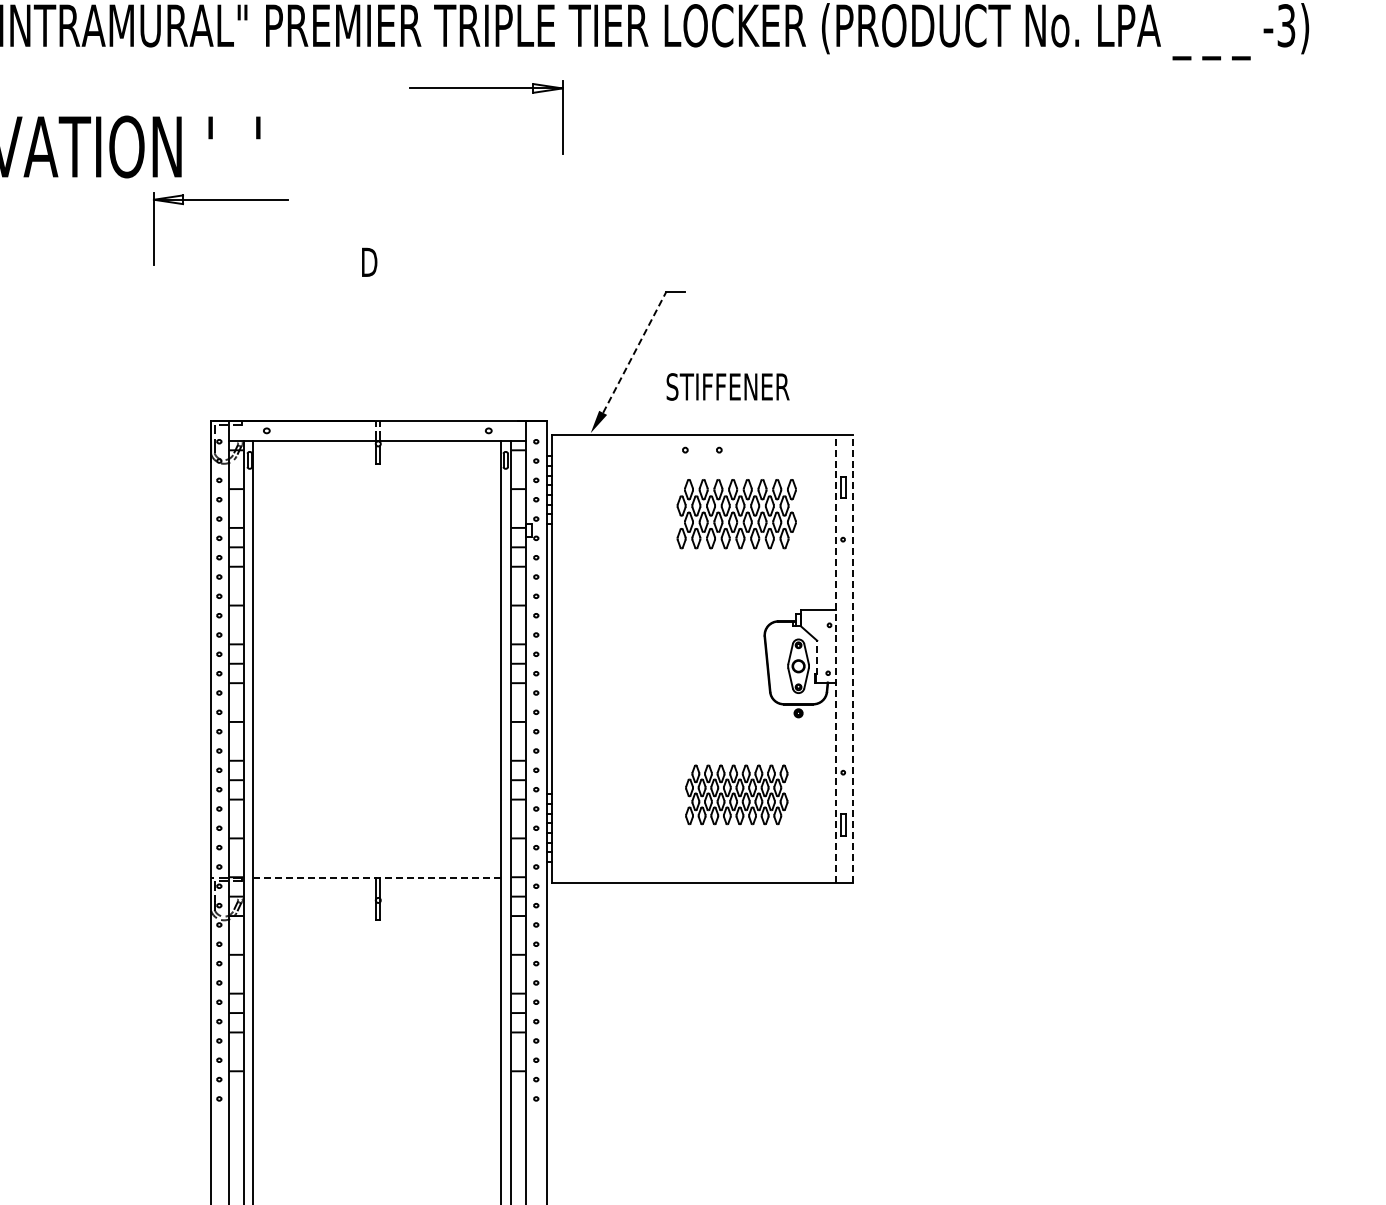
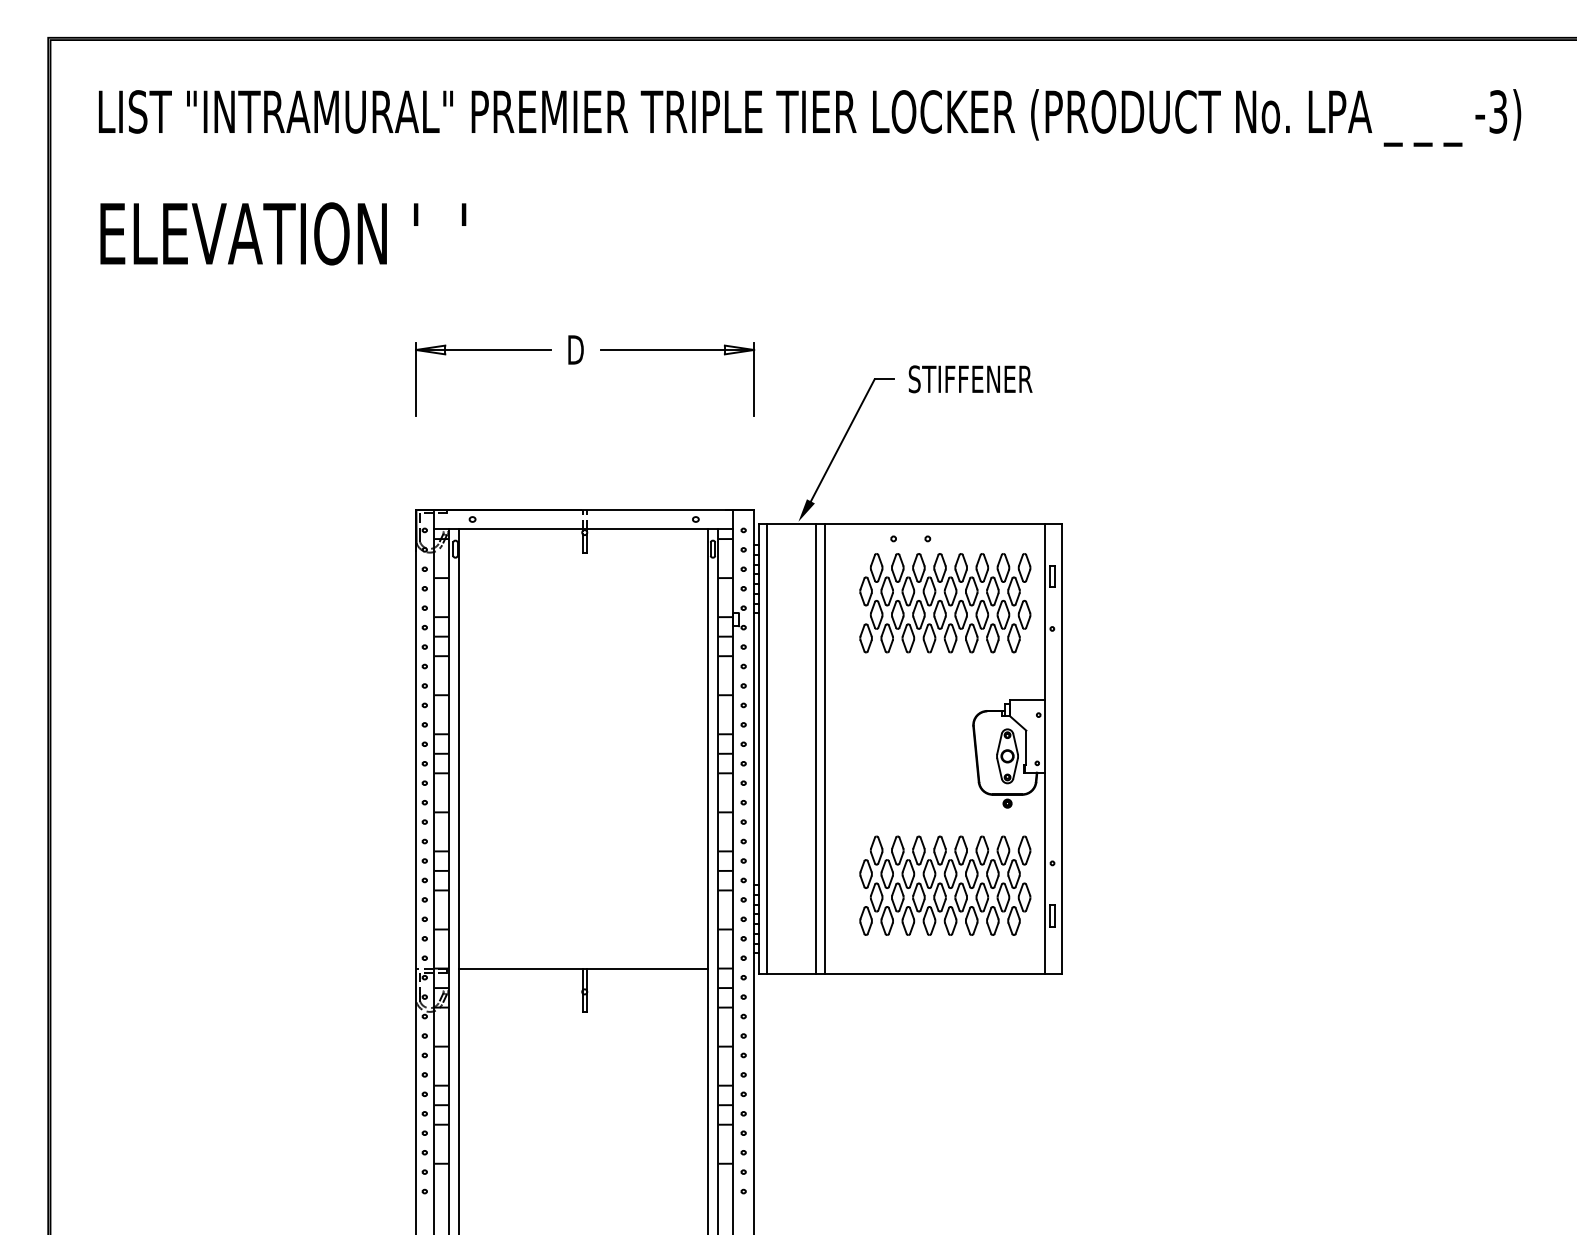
part: (486, 88) -> (677, 350), moved
part: (221, 200) -> (483, 350), moved
line: (634, 352) -> (842, 440), dashed -> solid
text: (727, 387) -> (970, 379), moved
part: (736, 514) -> (945, 603), size x1.43
line: (817, 657) -> (1026, 747), dashed -> solid
line: (836, 658) -> (1045, 748), dashed -> solid
line: (853, 658) -> (1062, 748), dashed -> solid
line: (558, 659) -> (766, 749), added
line: (607, 659) -> (815, 749), added
line: (617, 659) -> (825, 749), added
part: (736, 794) -> (945, 885), size x1.67
line: (377, 878) -> (583, 969), dashed -> solid

